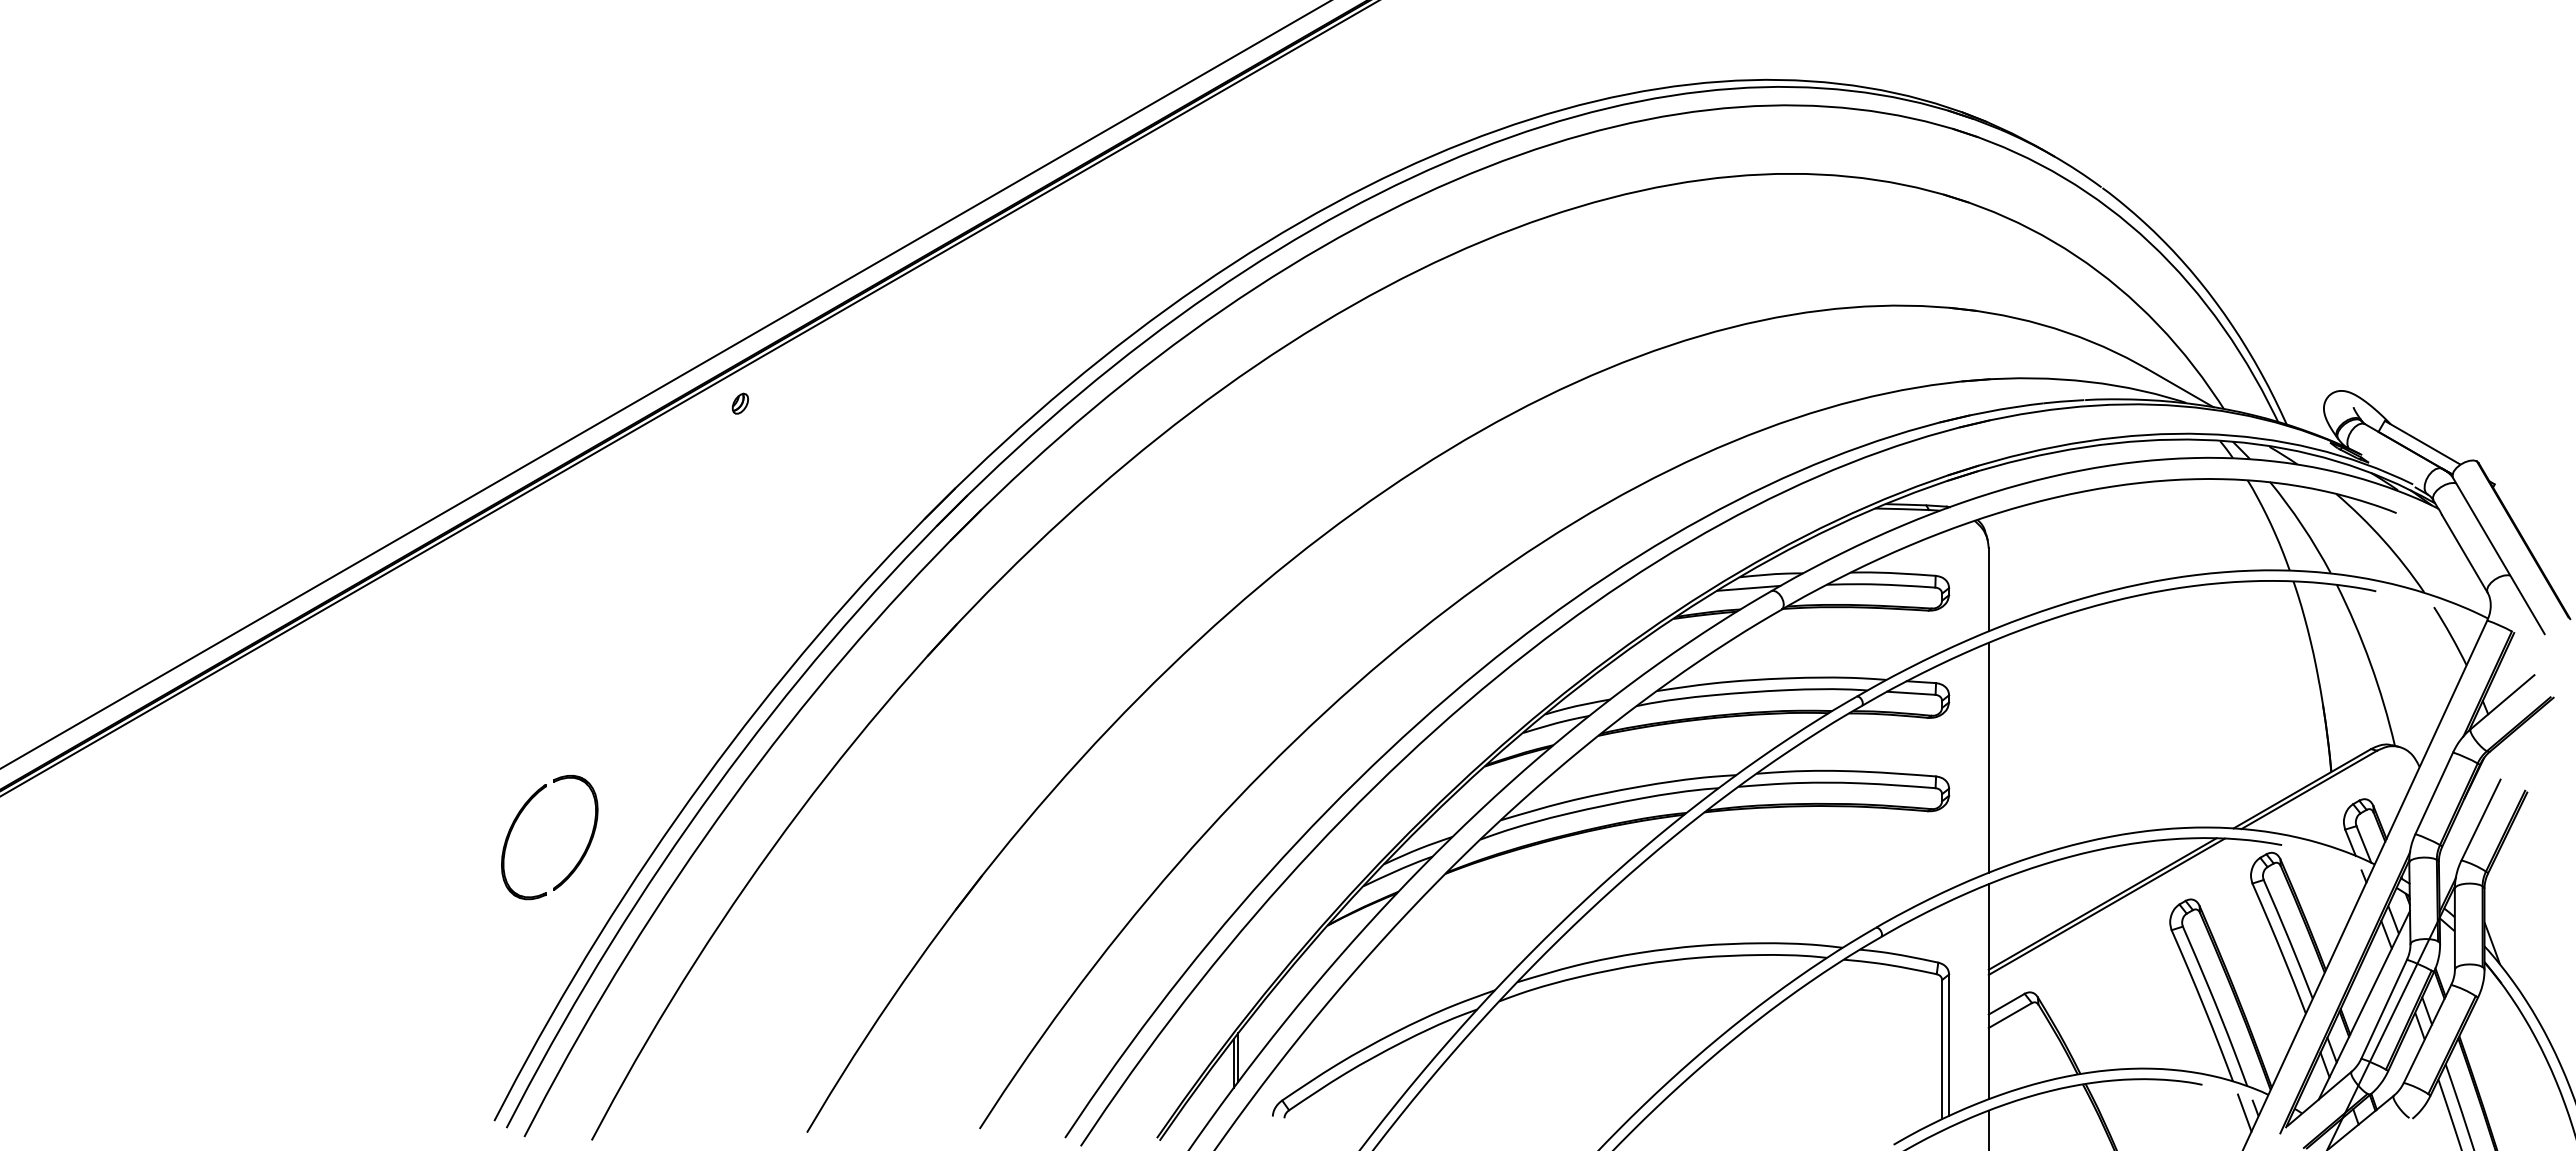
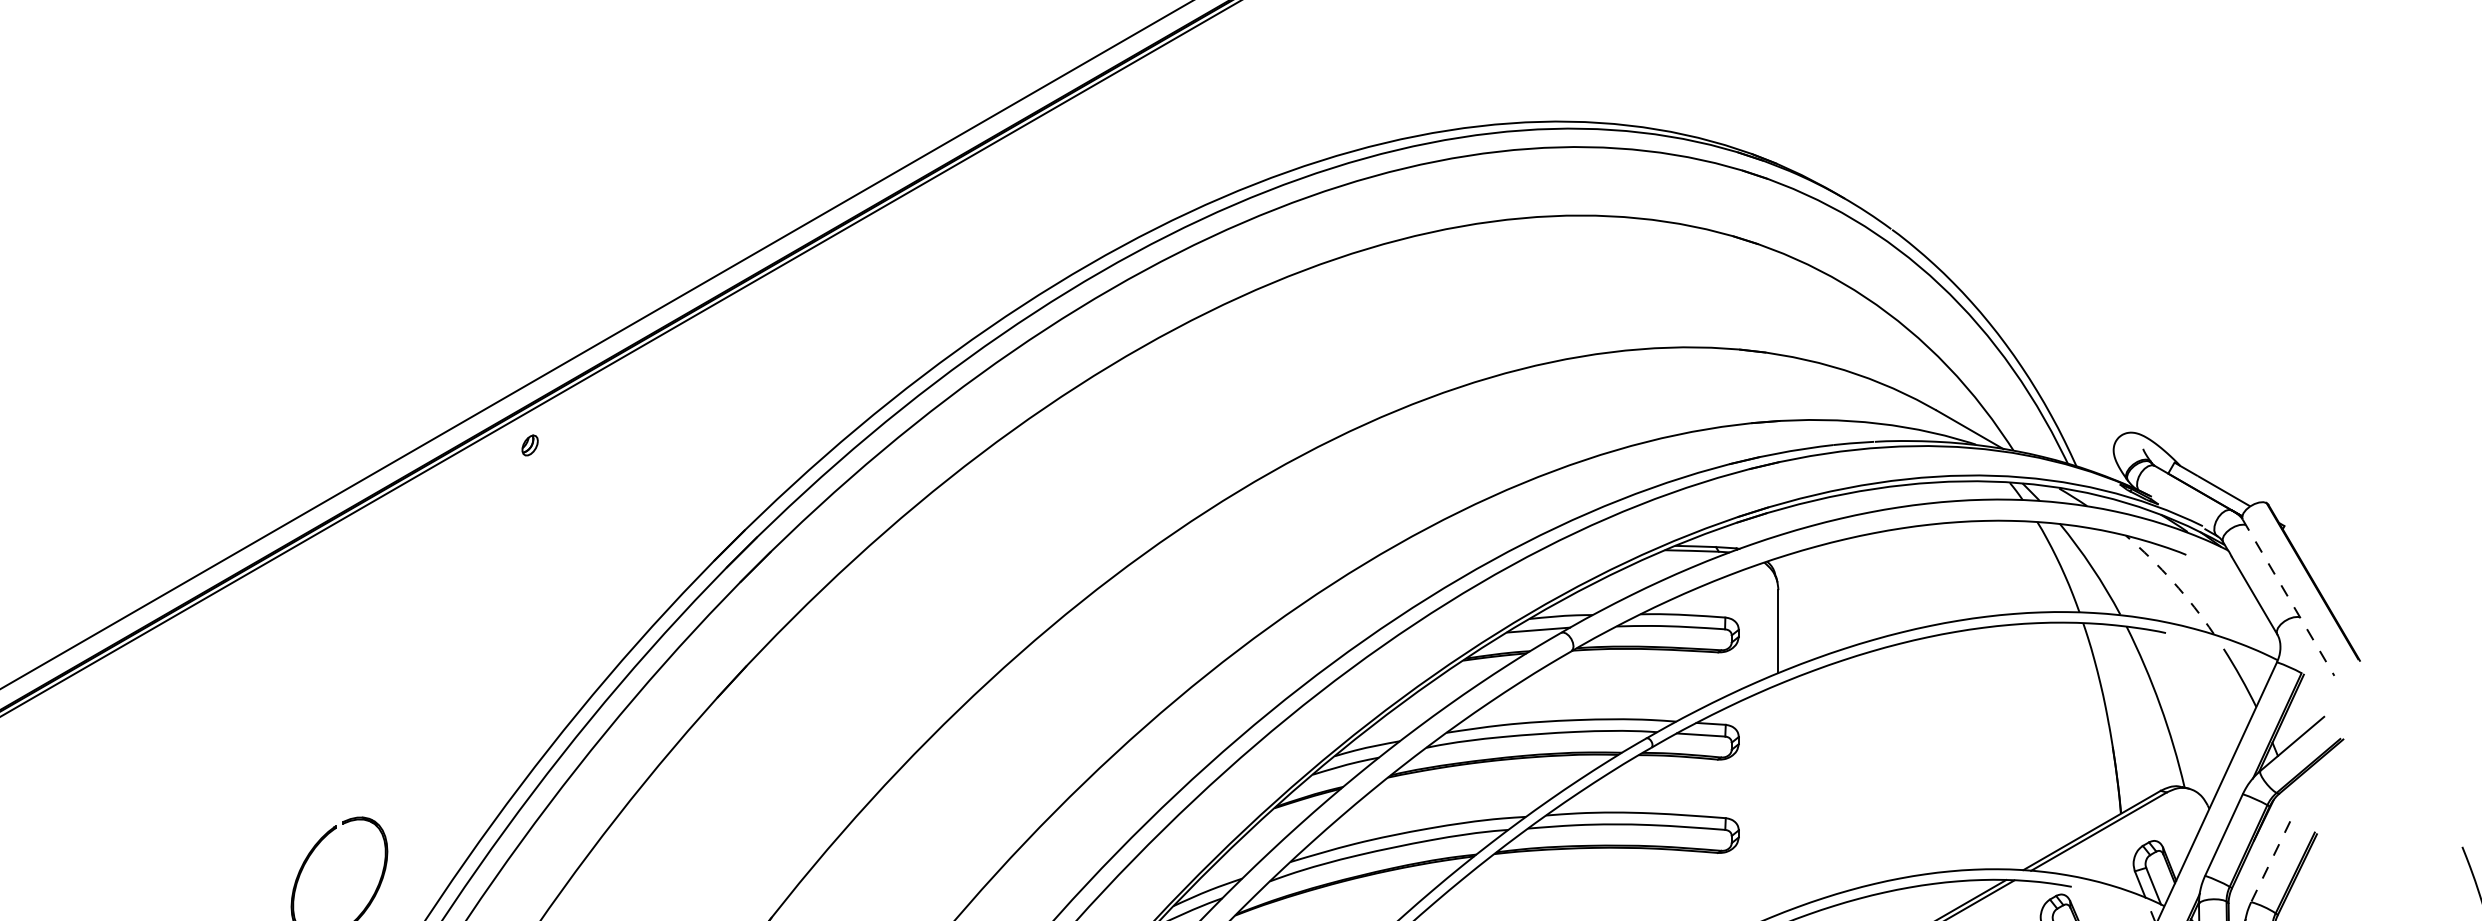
arc: (2383, 540) -> (2173, 582), solid -> dashed
line: (2498, 556) -> (2288, 598), solid -> dashed
line: (1988, 757) -> (1778, 799), removed
line: (2481, 820) -> (2271, 862), solid -> dashed

